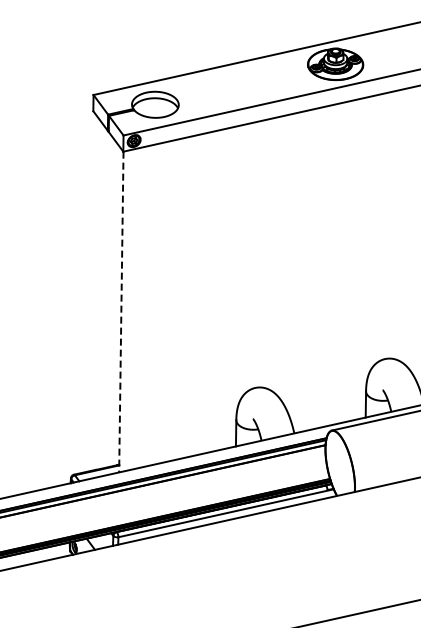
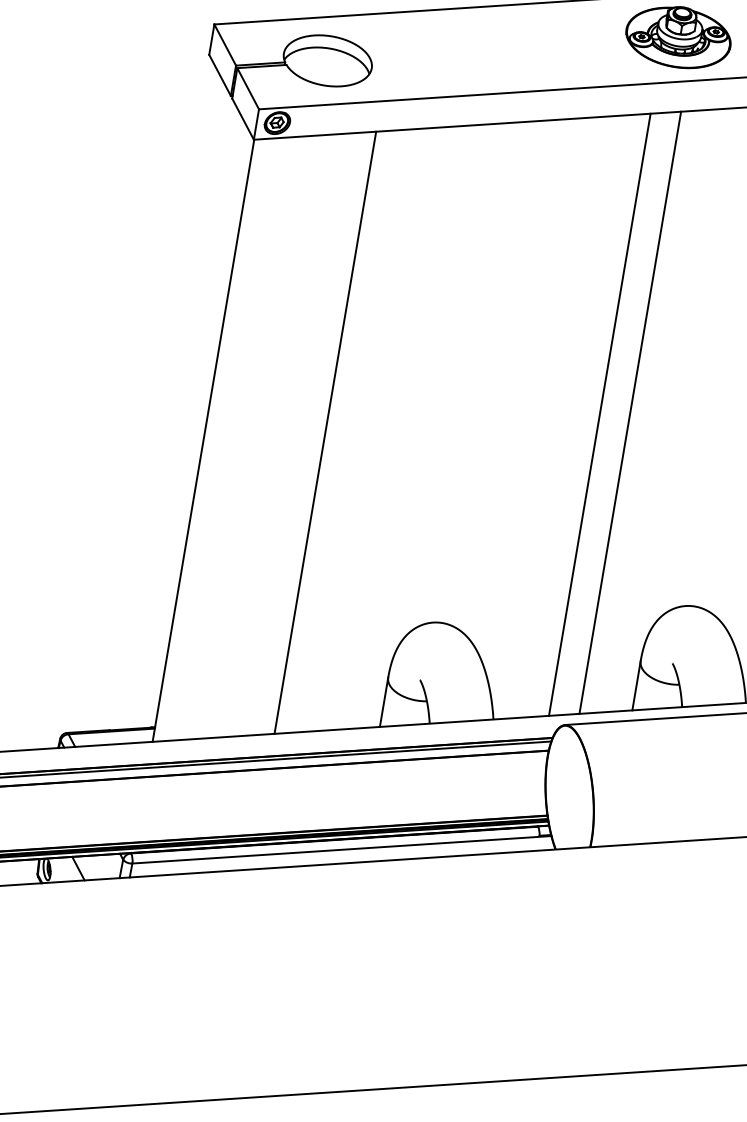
line: (340, 262) -> (630, 411), added
line: (324, 266) -> (598, 414), added
line: (183, 297) -> (324, 431), added
line: (121, 312) -> (203, 441), dashed -> solid

